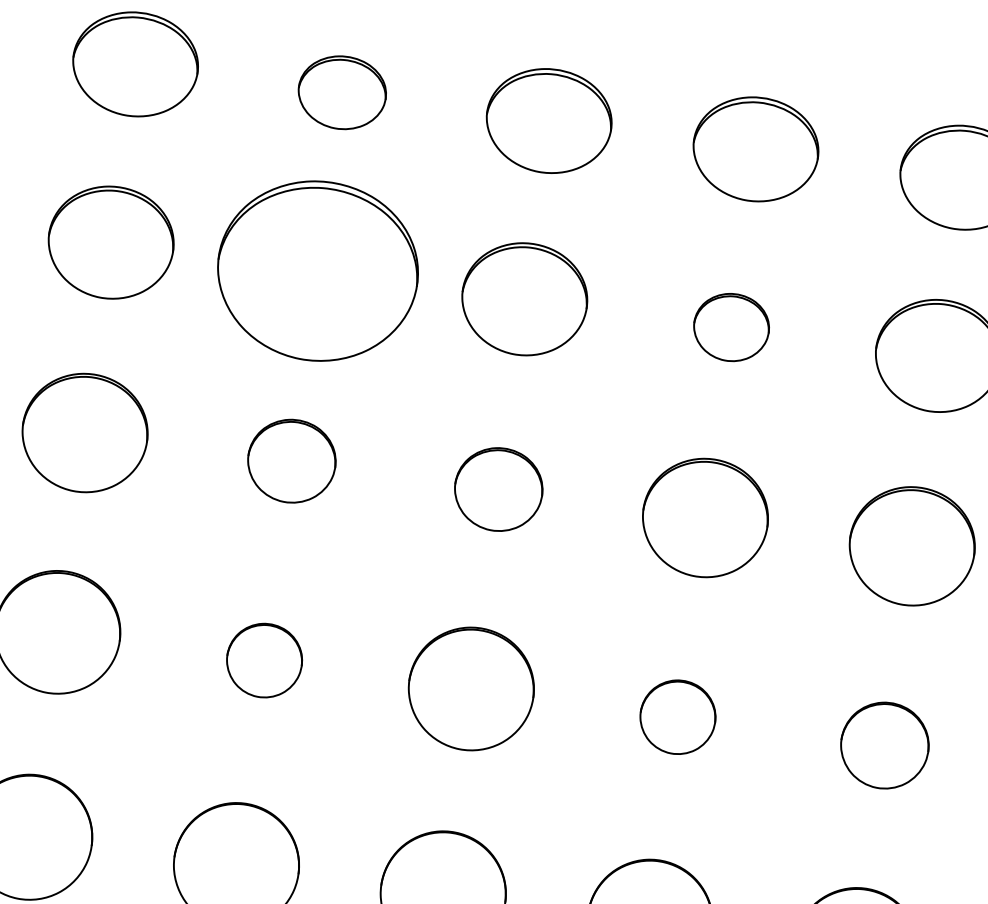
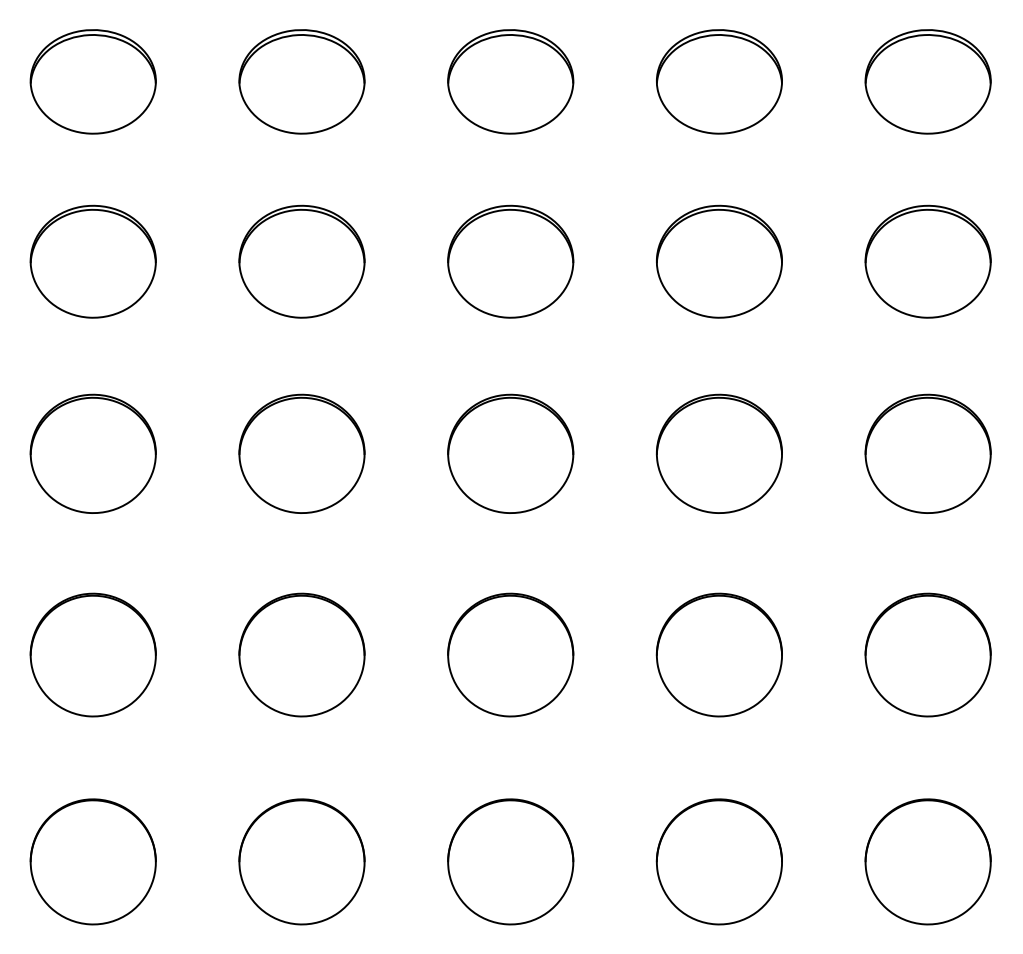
part: (341, 92) -> (301, 81), size x1.43
part: (317, 270) -> (301, 261), size x0.62
part: (731, 327) -> (719, 261), size x1.67
part: (291, 460) -> (301, 453), size x1.43
part: (498, 489) -> (510, 453), size x1.43
part: (264, 660) -> (301, 654), size x1.67
part: (677, 716) -> (718, 654), size x1.67
part: (884, 744) -> (927, 654), size x1.43

